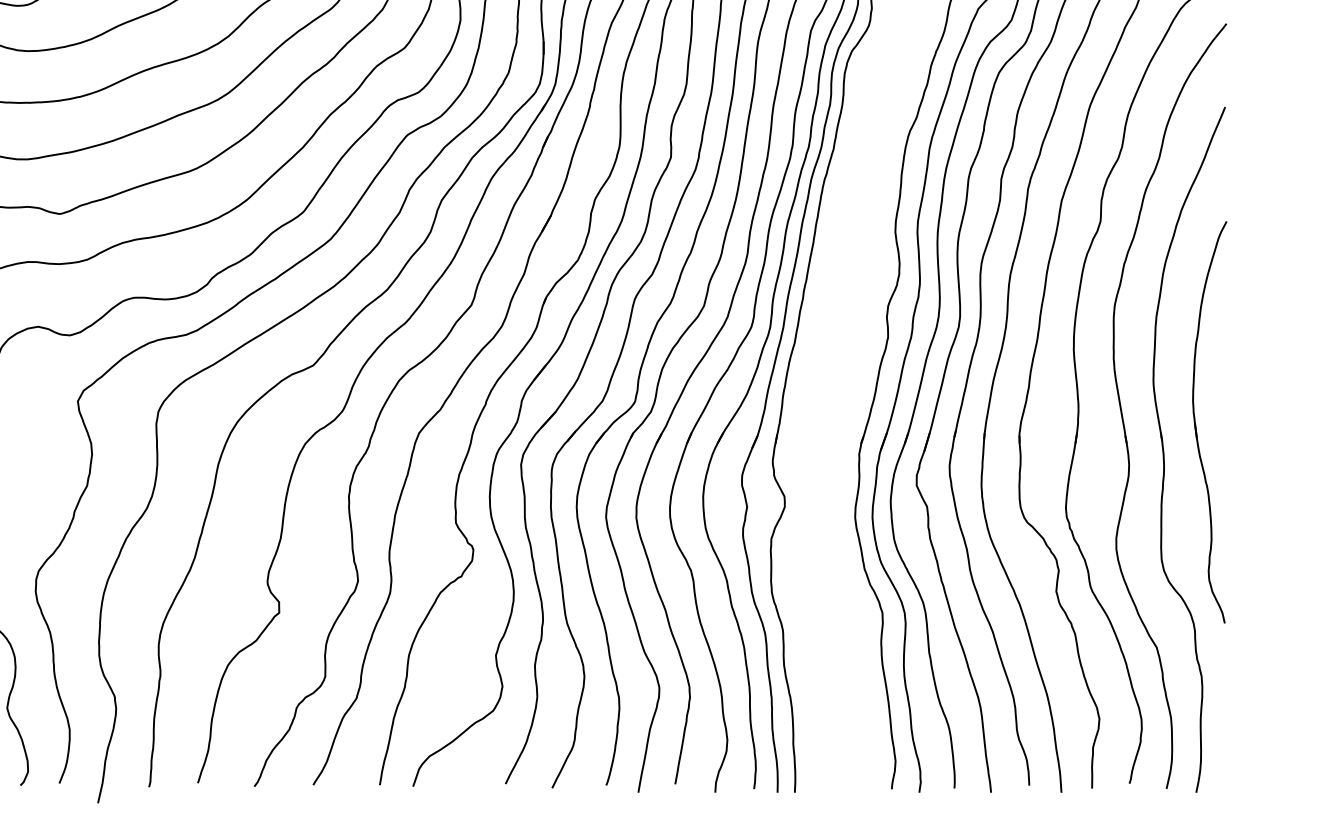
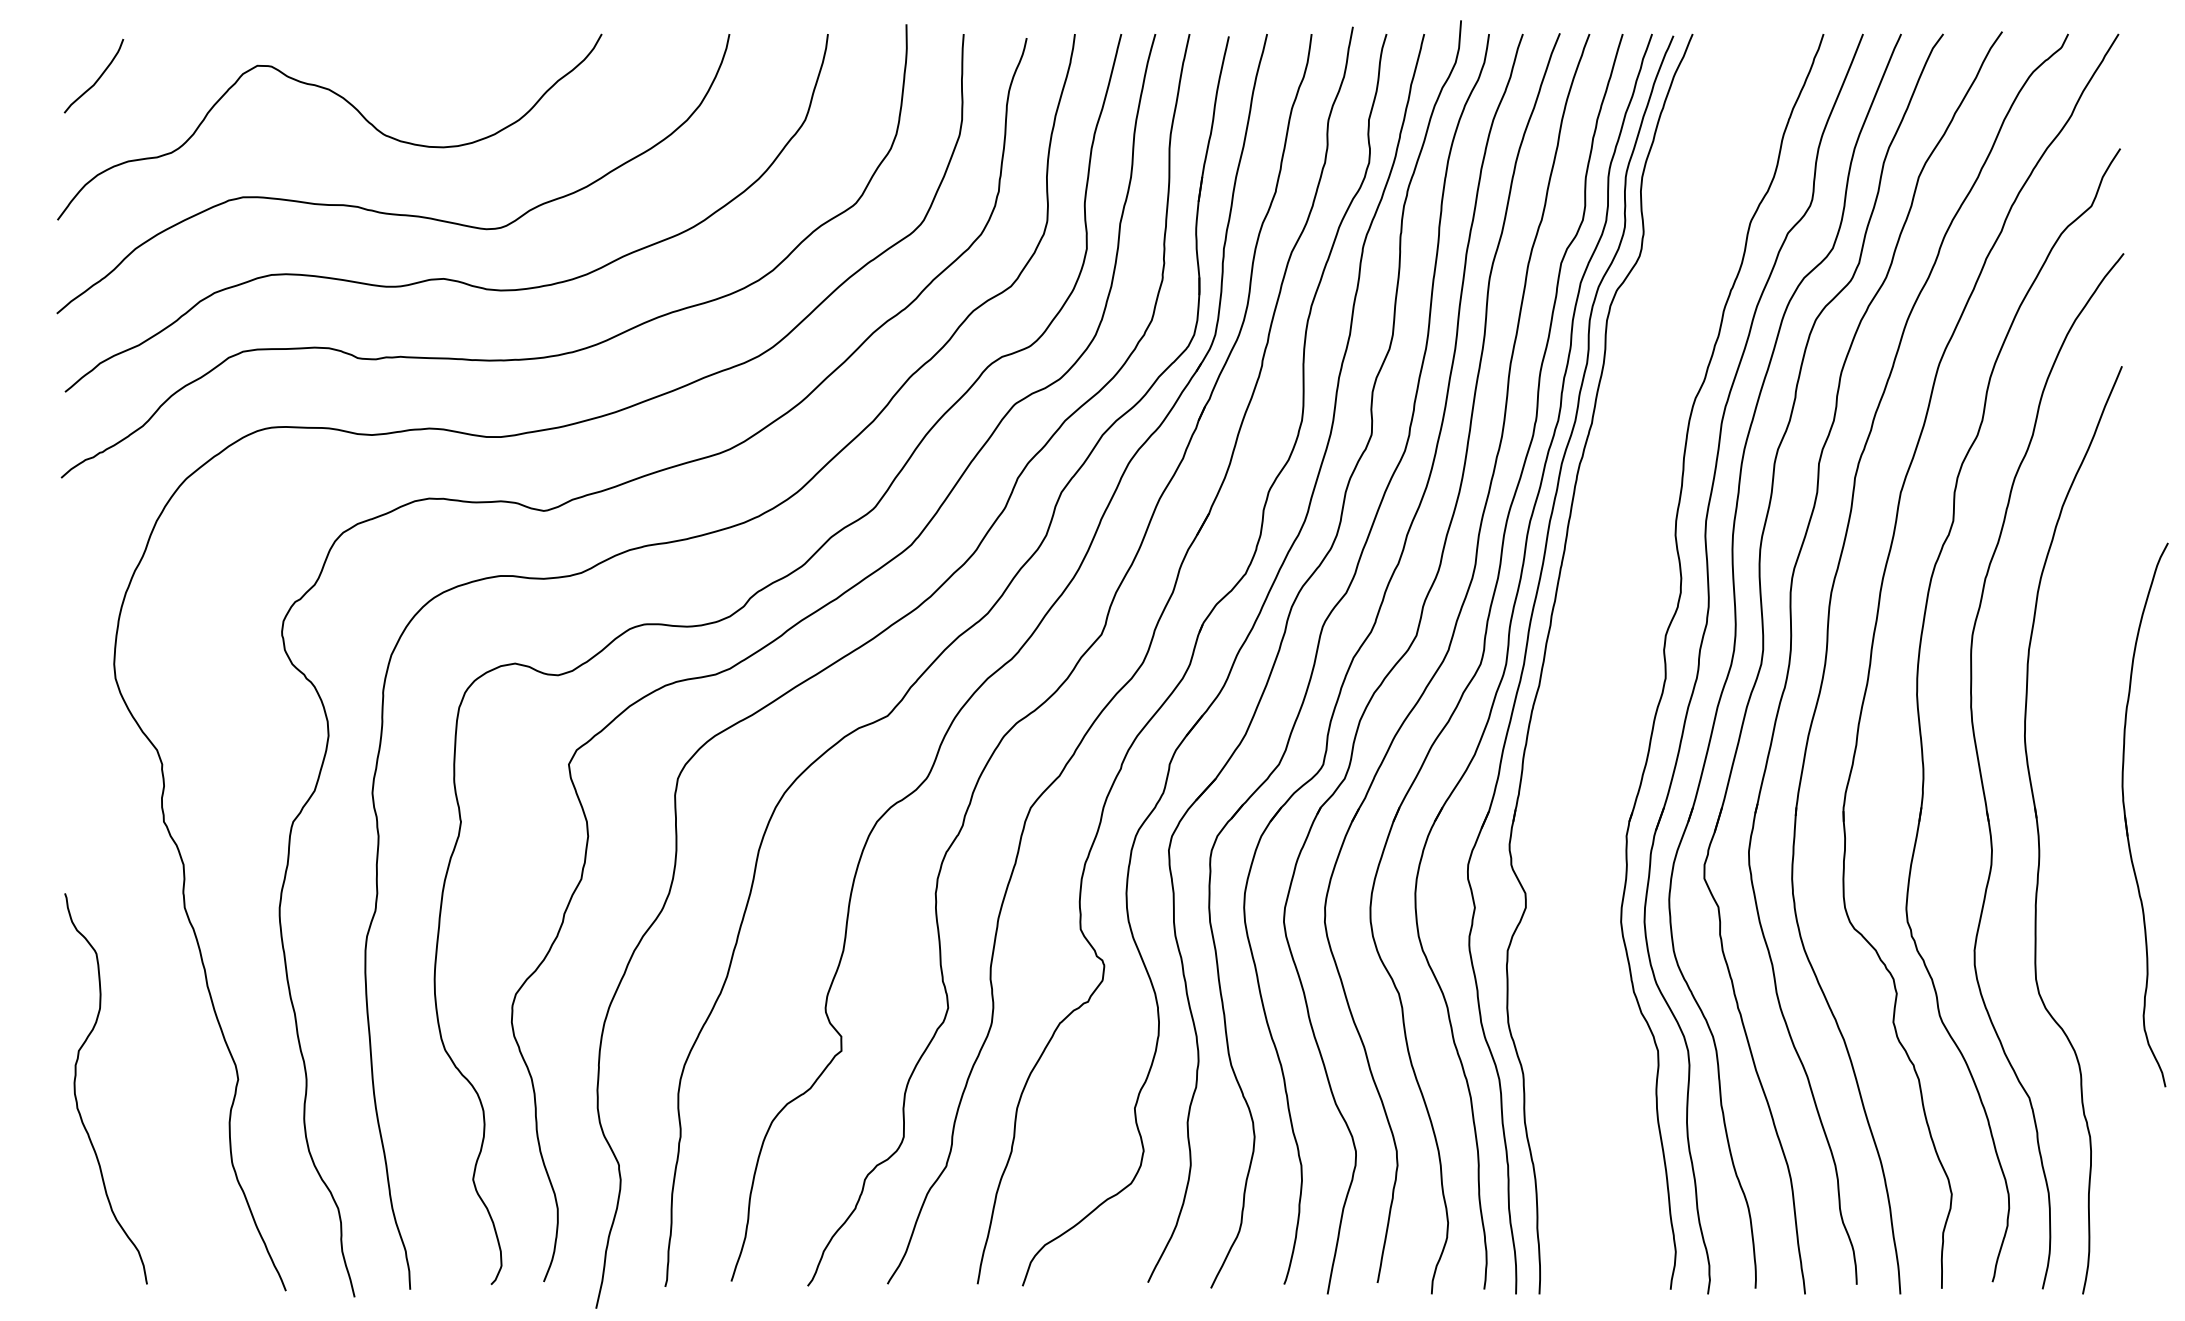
part: (1196, 424) -> (2126, 817), moved

